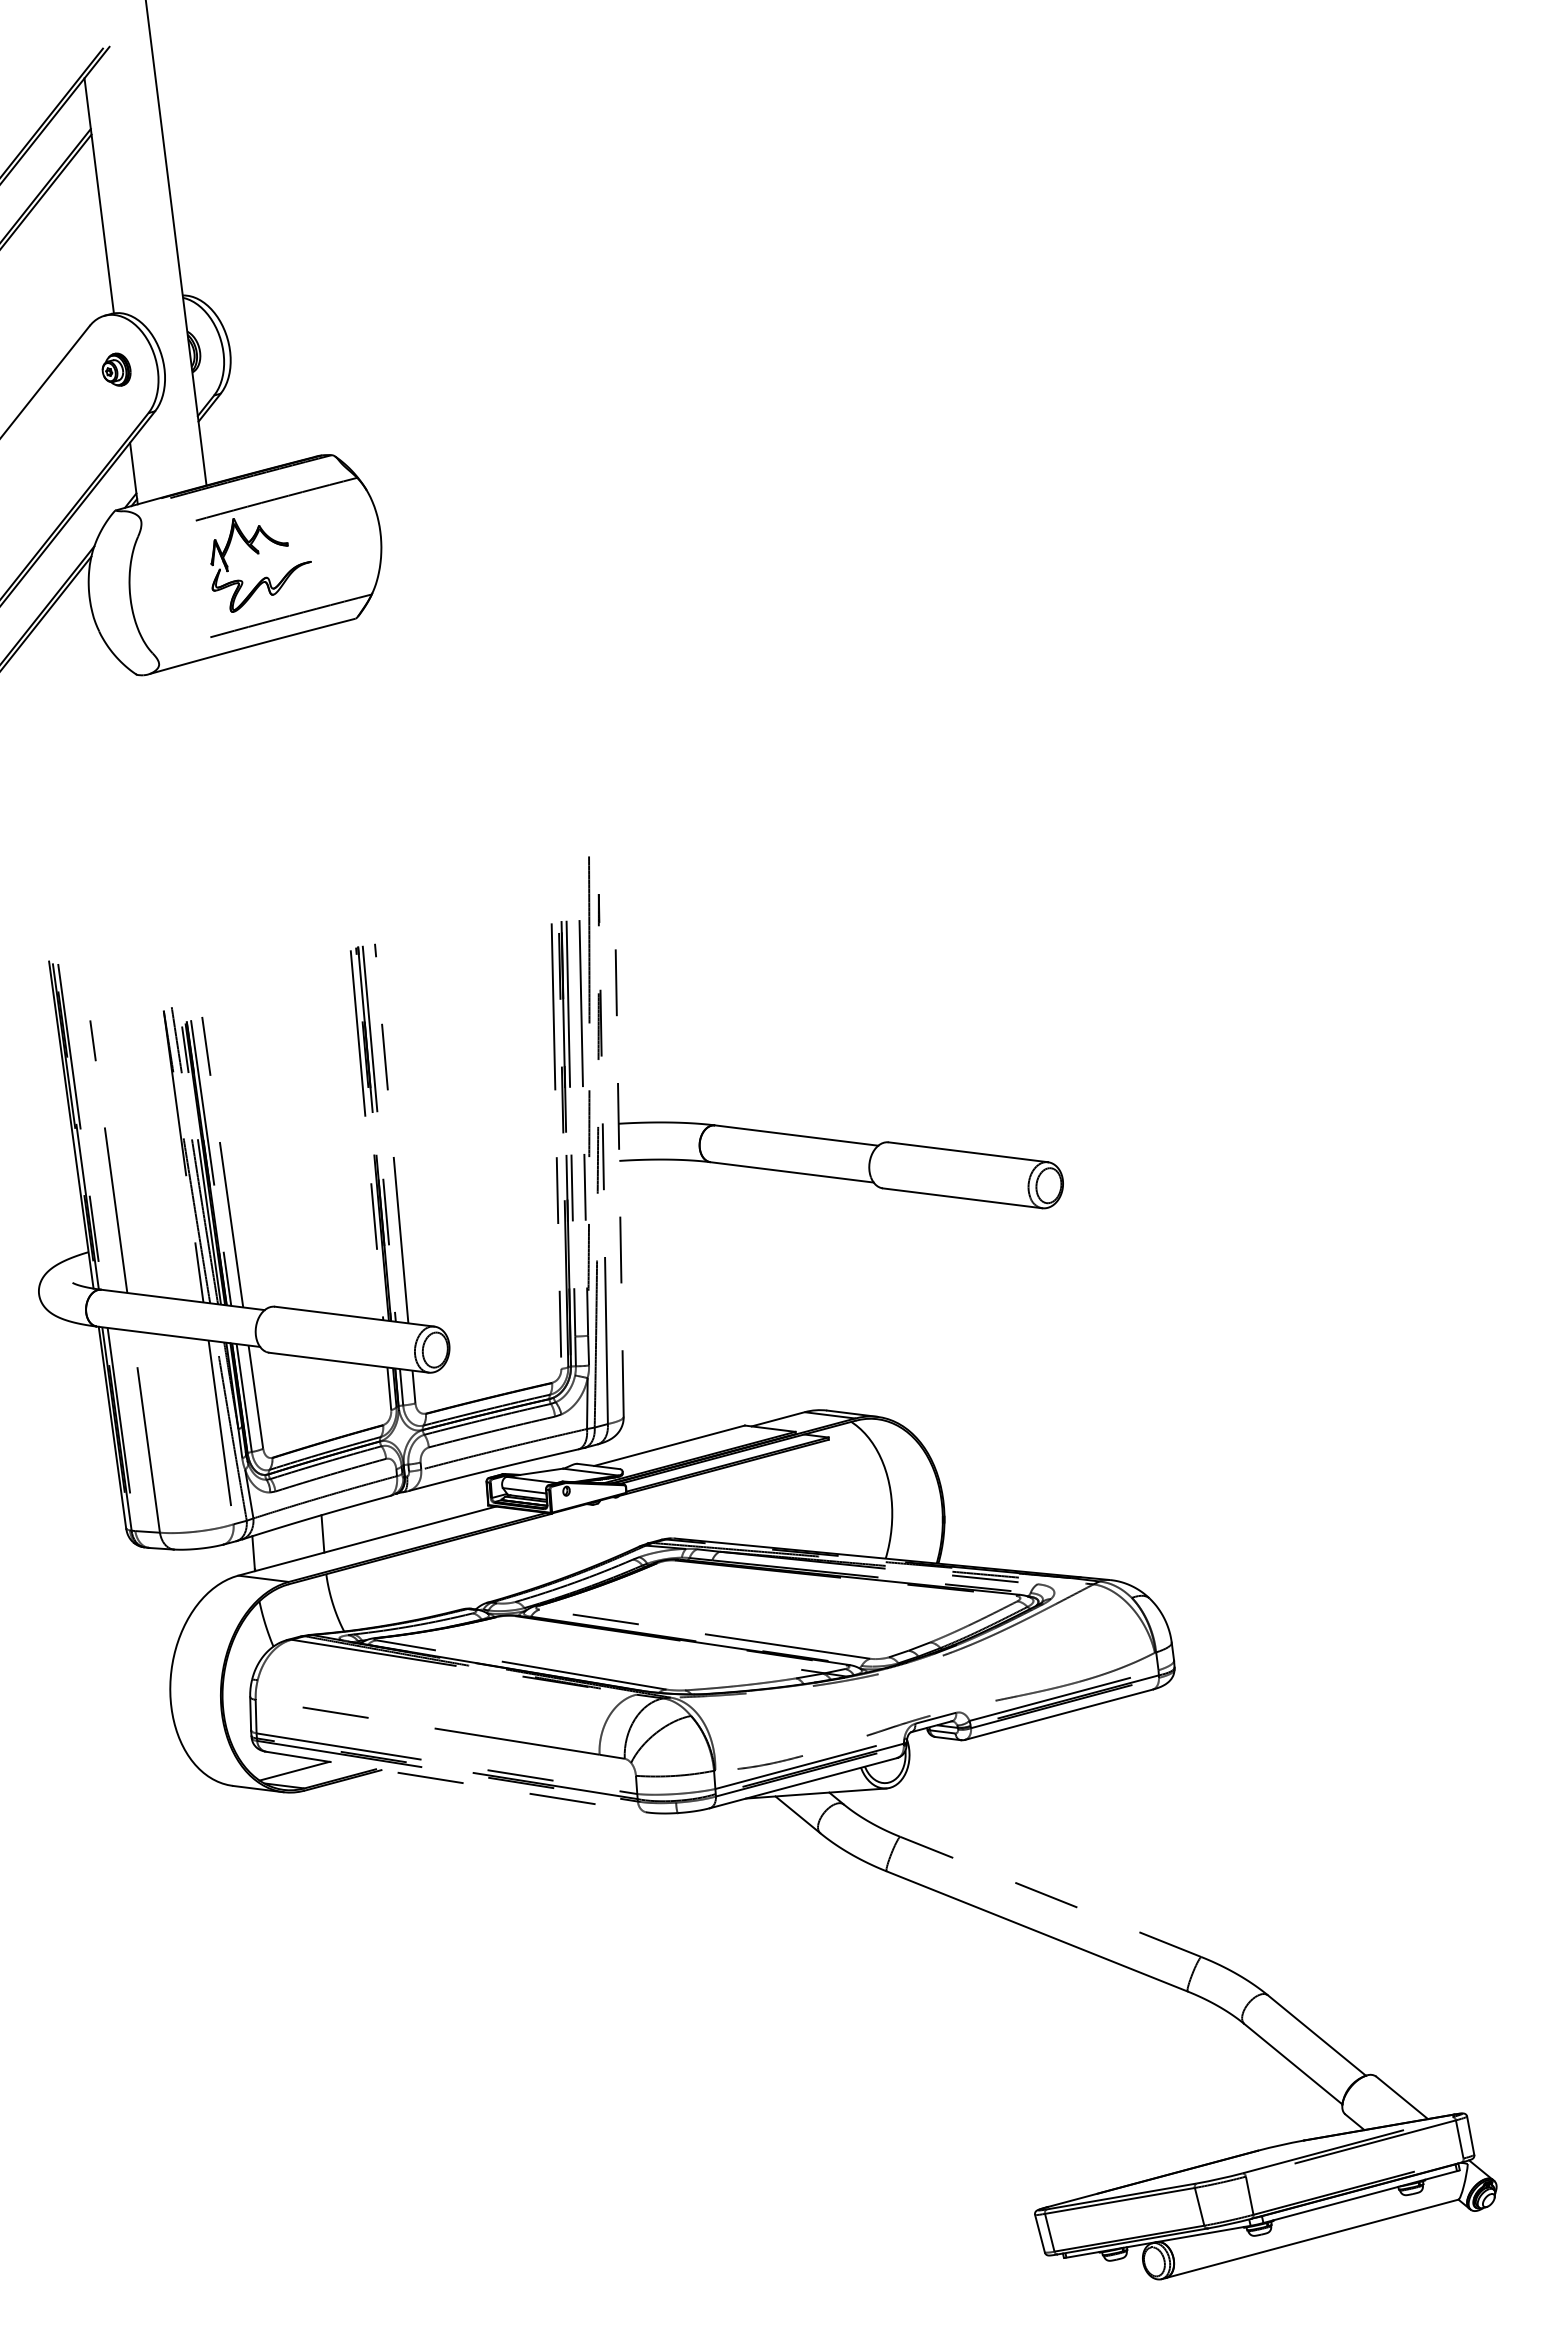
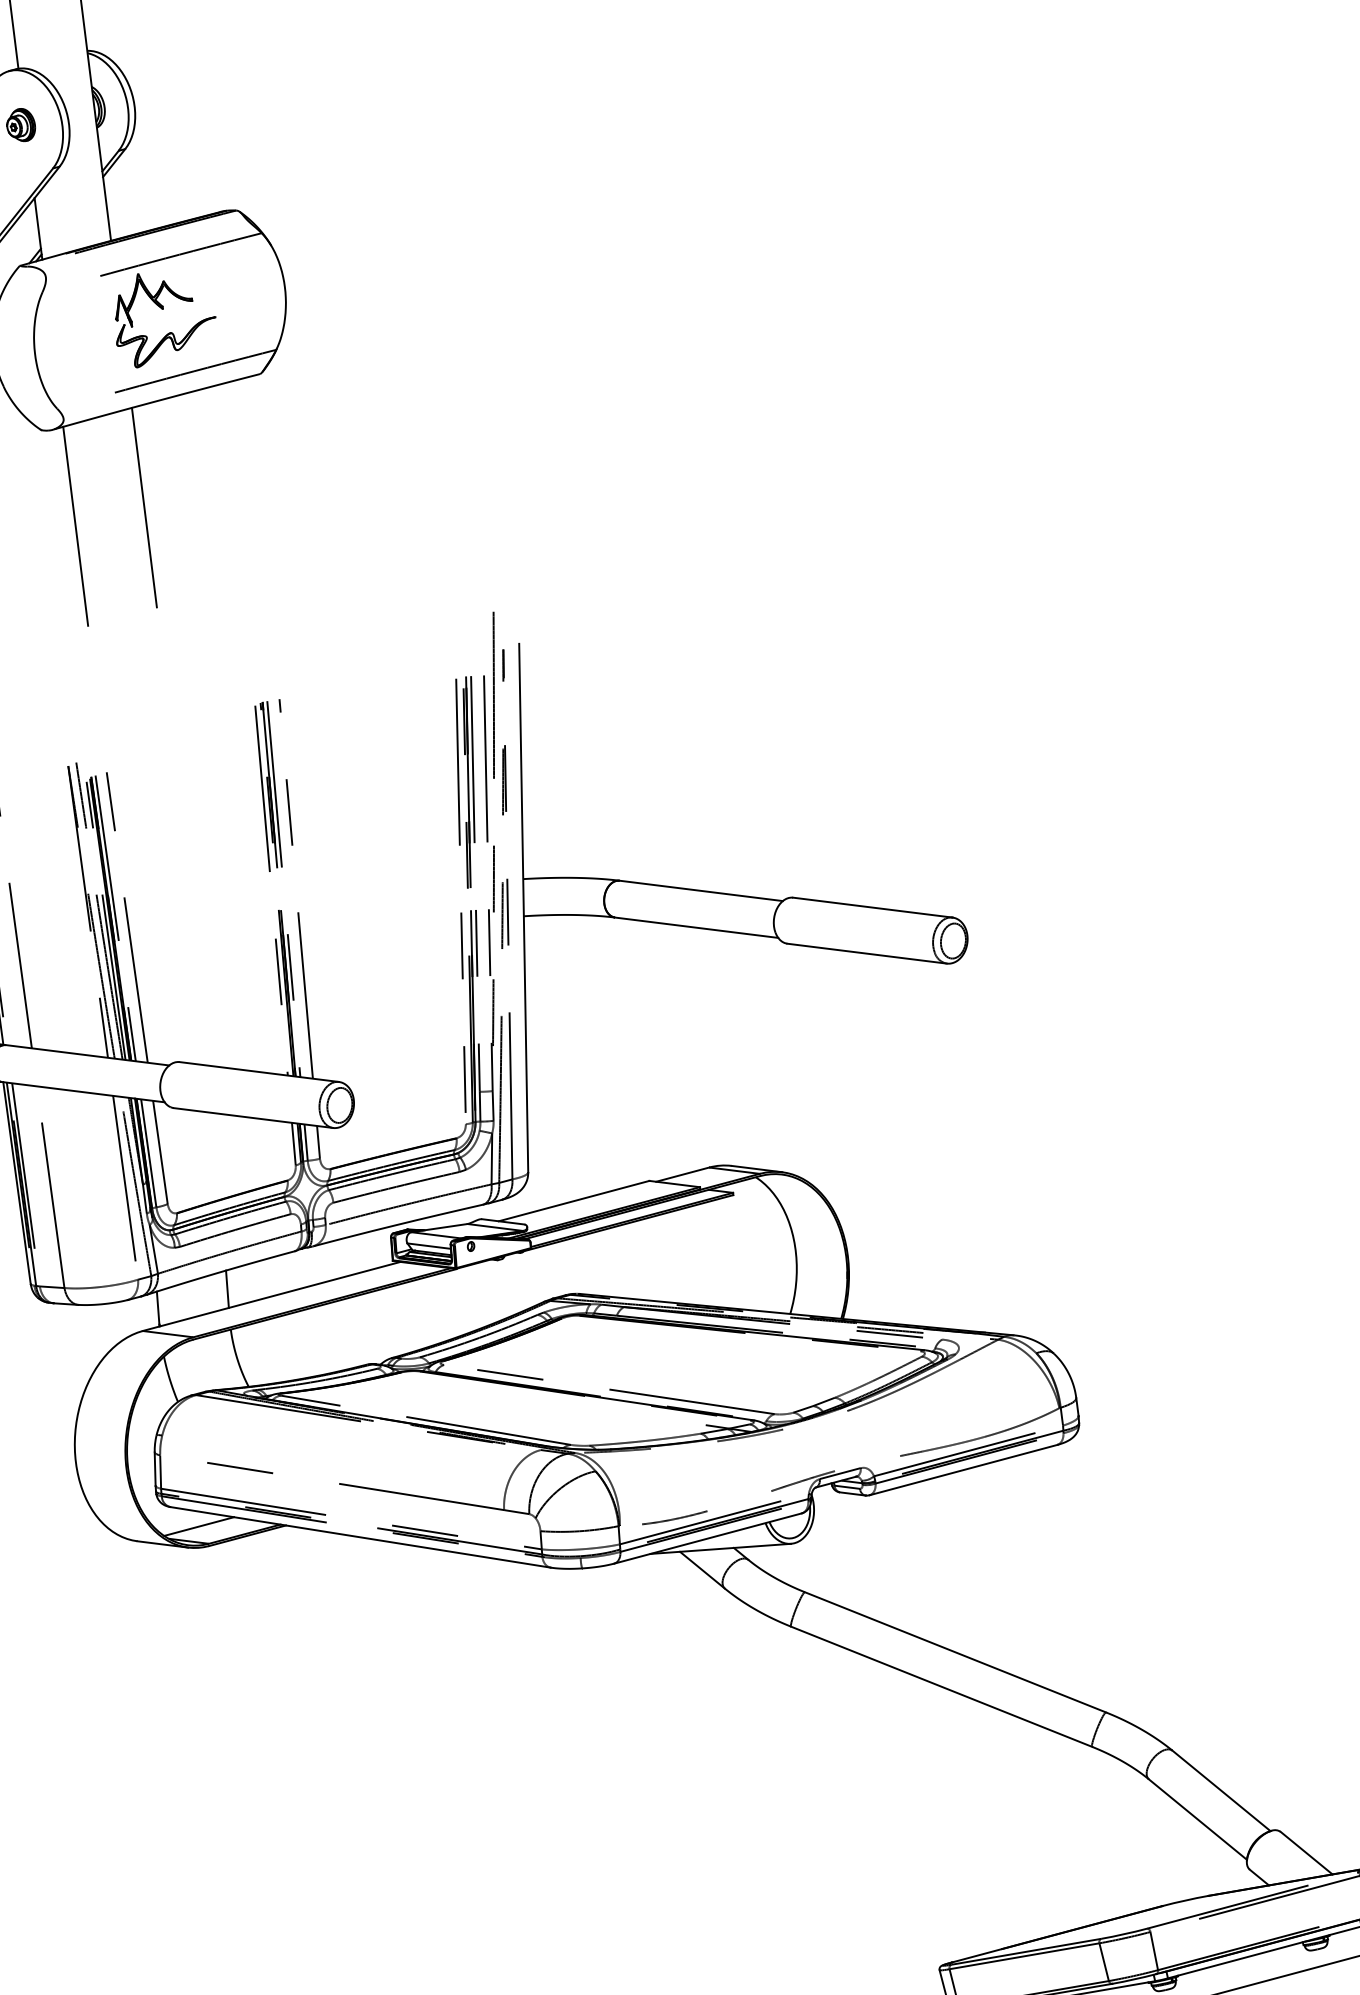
line: (239, 752) -> (144, 507), added
line: (170, 770) -> (75, 525), added
line: (619, 1152) -> (524, 907), dashed -> solid
line: (455, 1781) -> (360, 1536), dashed -> solid
line: (1050, 1896) -> (955, 1651), dashed -> solid

